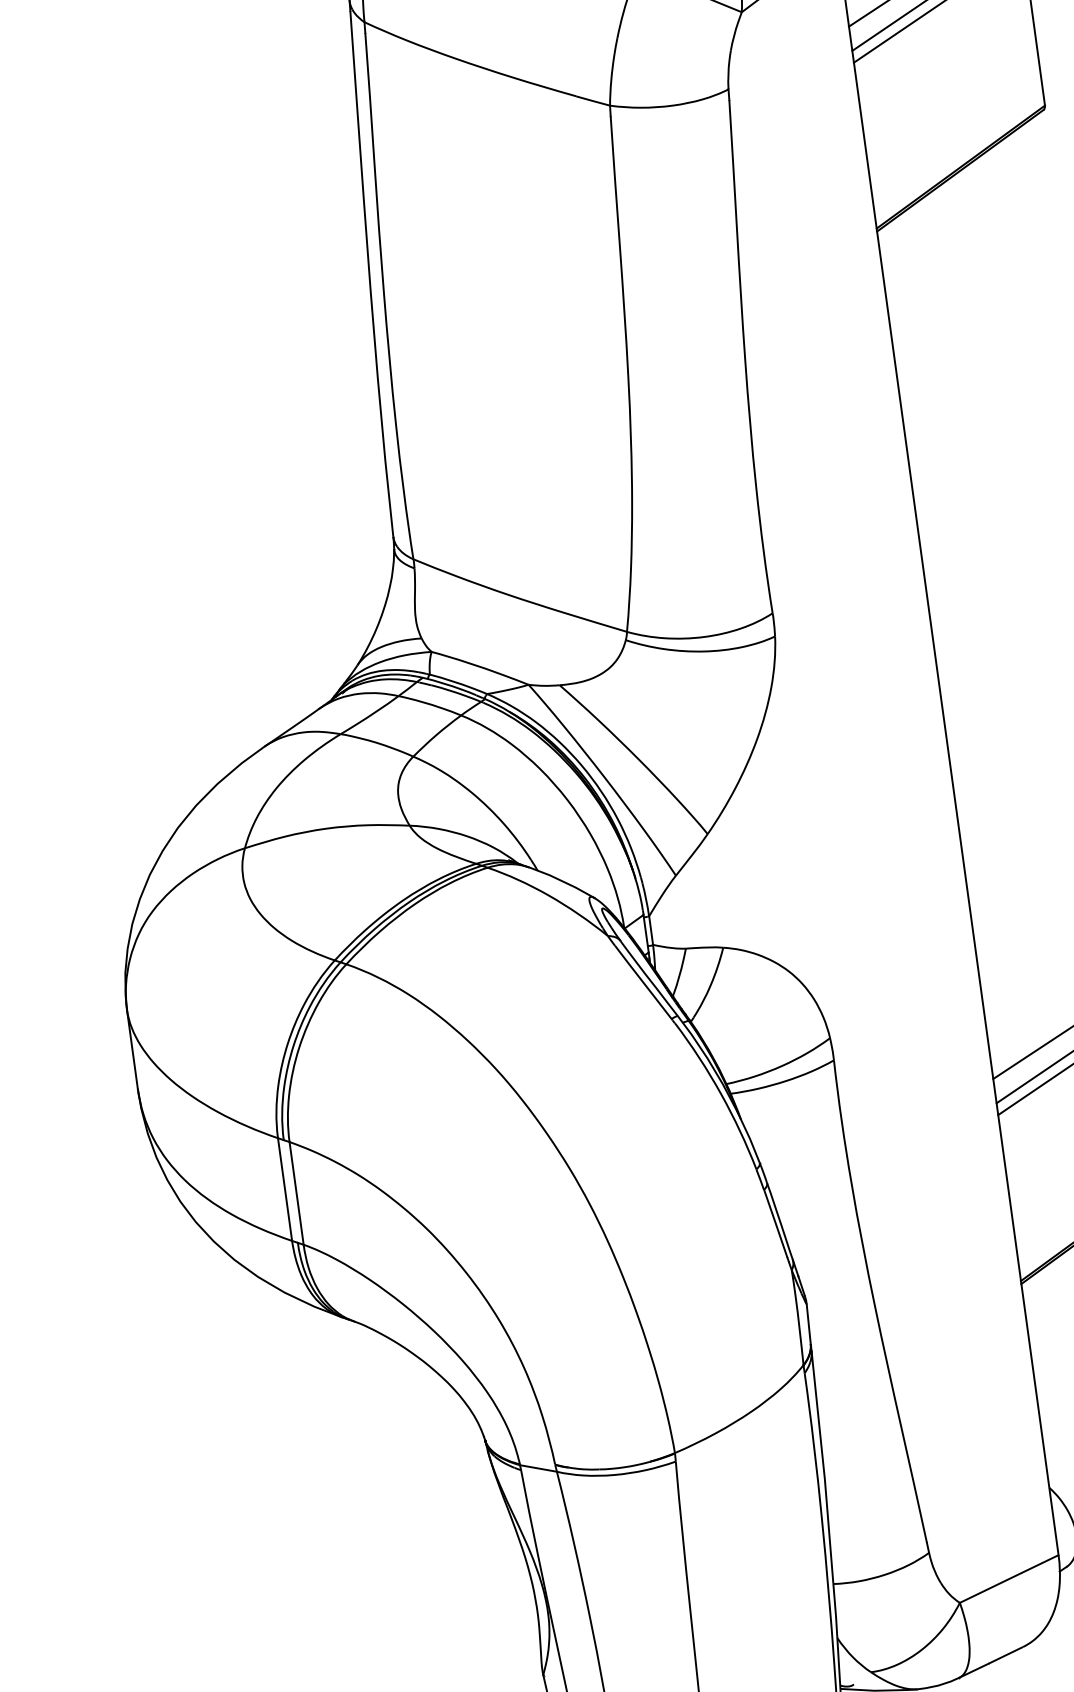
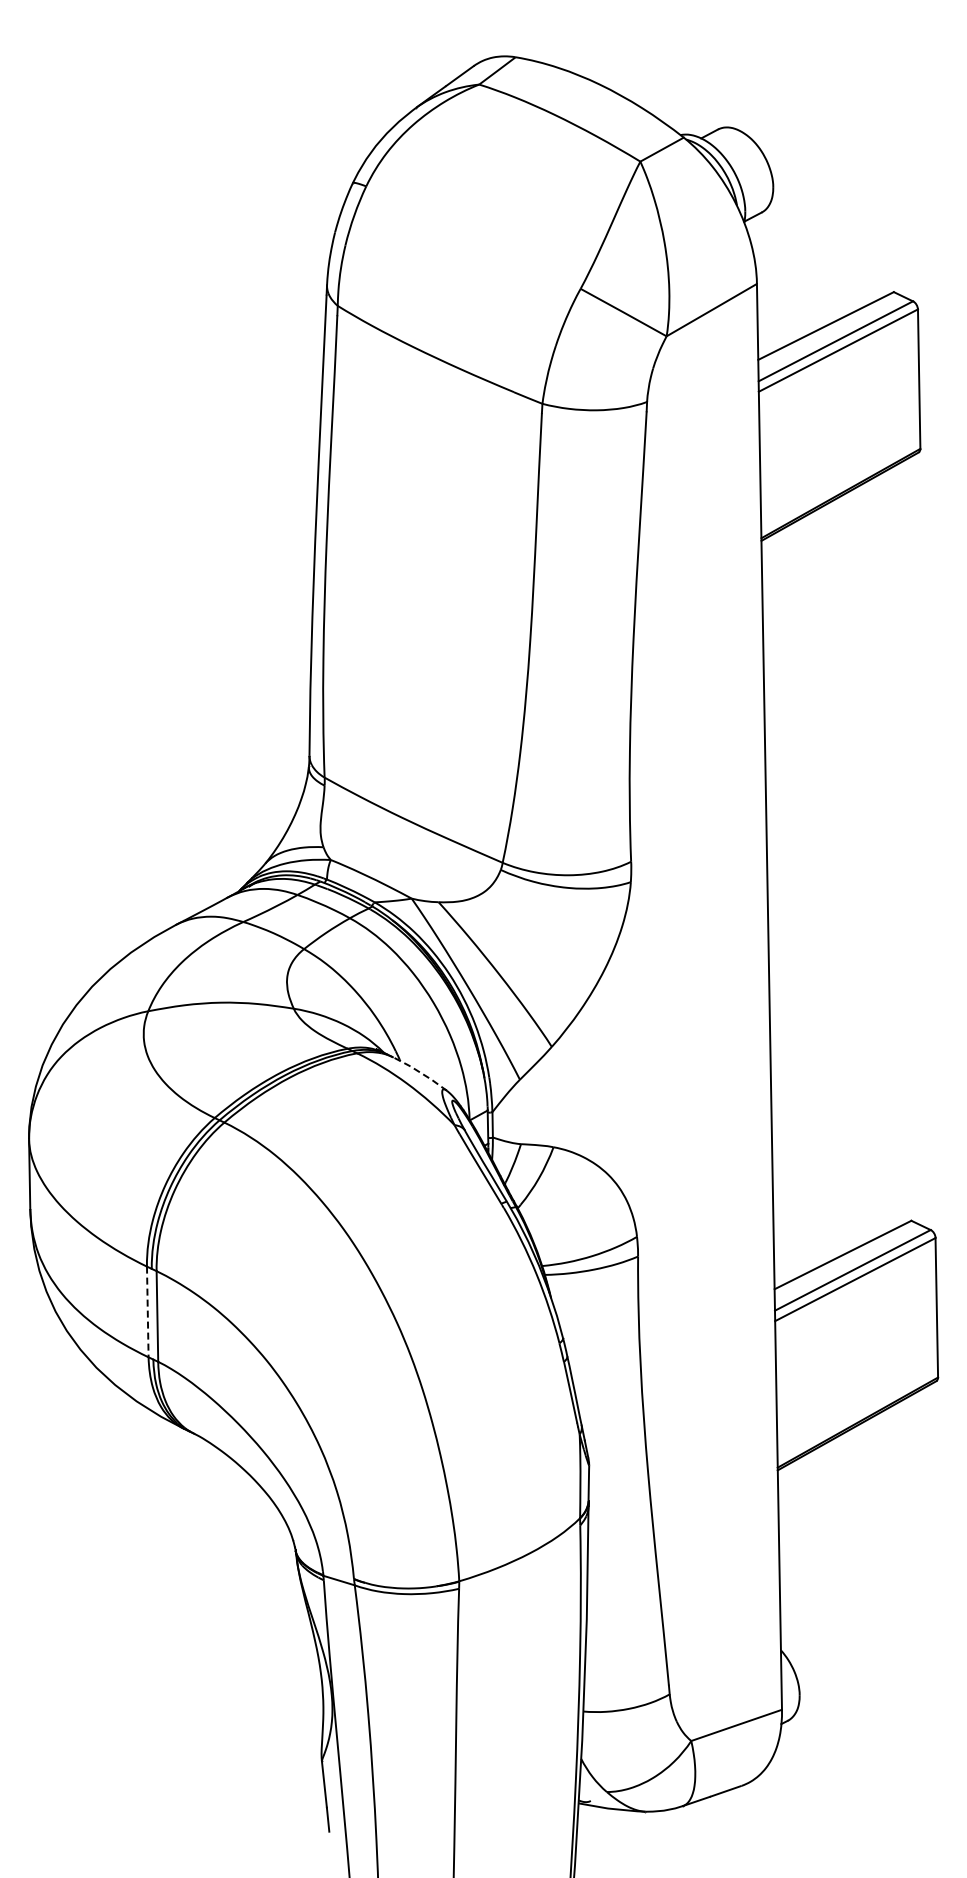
line: (563, 881) -> (421, 1073), solid -> dashed
line: (284, 1190) -> (147, 1312), solid -> dashed

